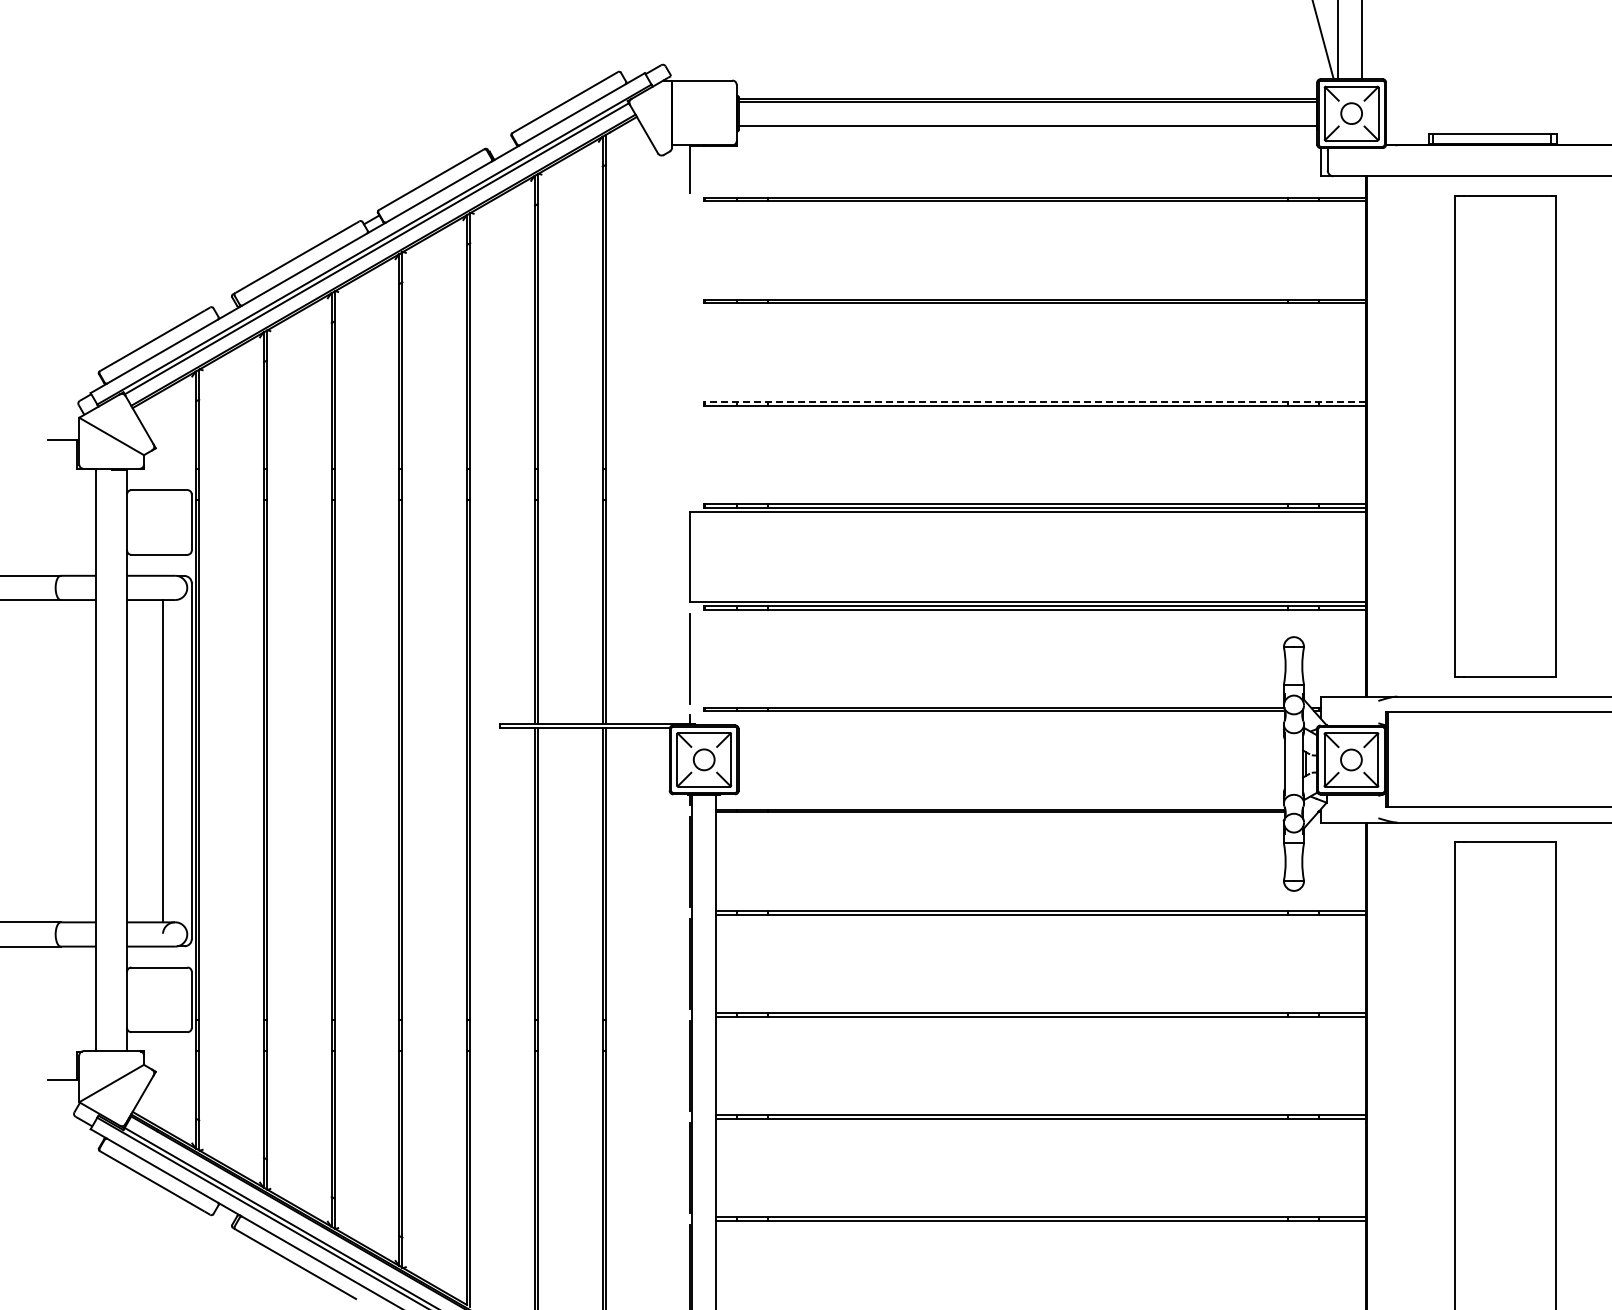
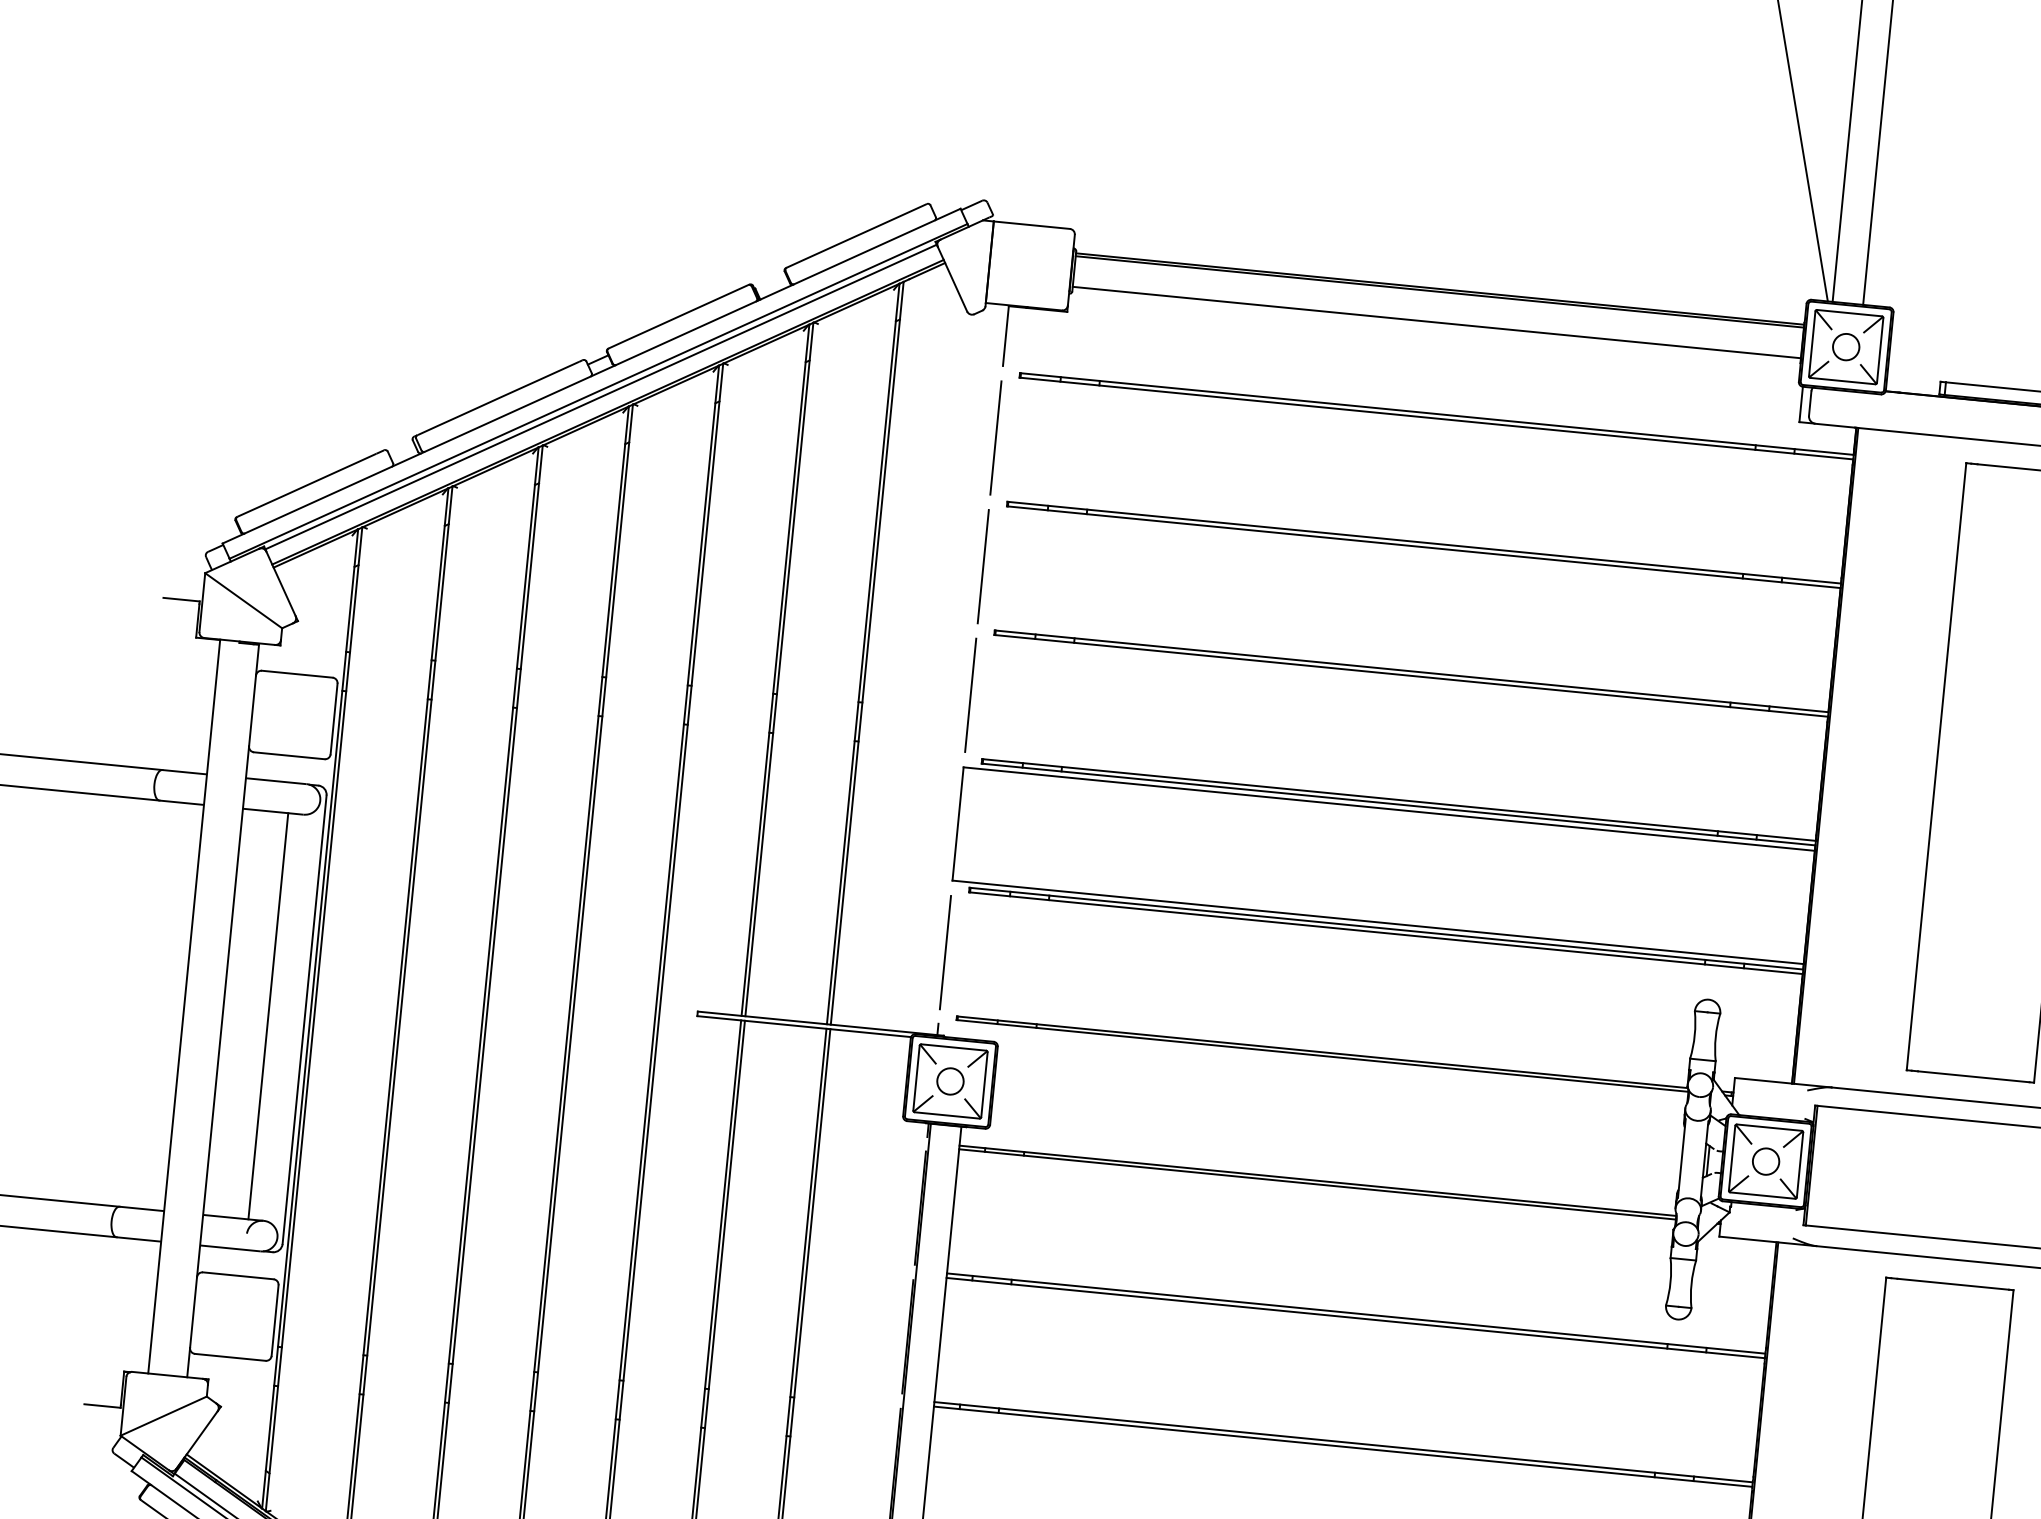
line: (690, 250) -> (996, 437), added
line: (690, 352) -> (983, 566), added
line: (1035, 401) -> (1412, 670), dashed -> solid
line: (690, 454) -> (970, 694), added

